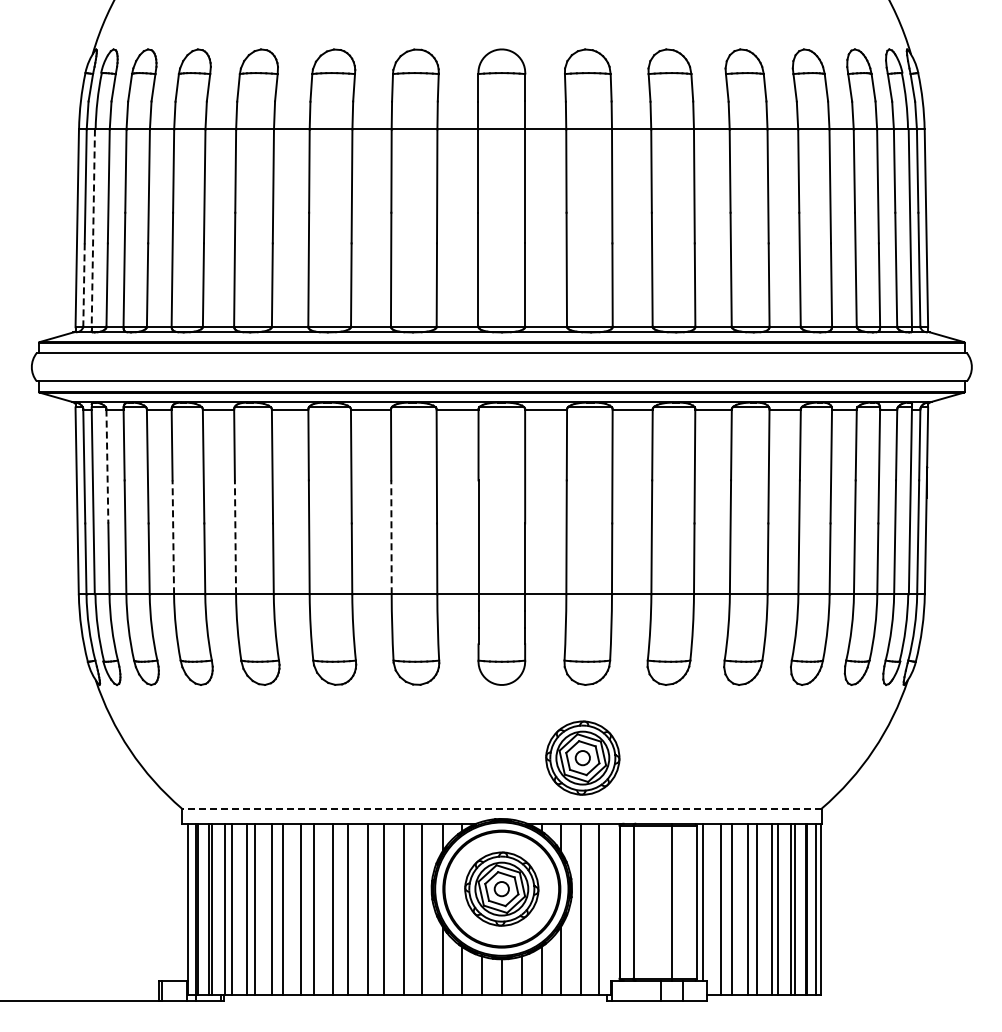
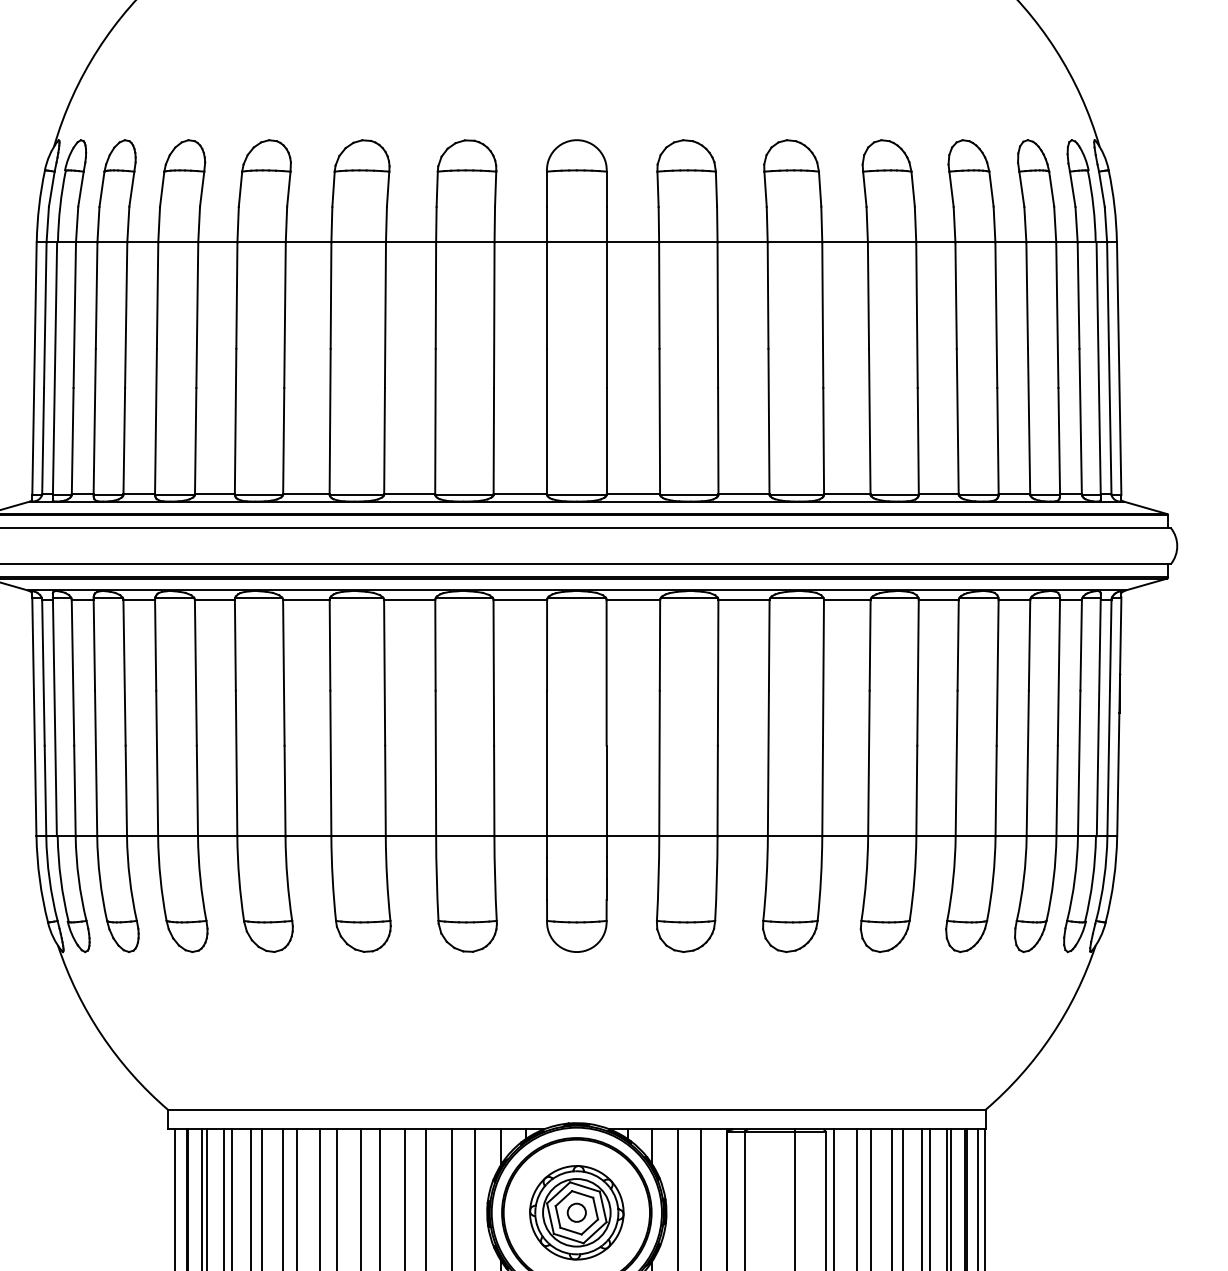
line: (93, 228) -> (55, 368), dashed -> solid
line: (84, 285) -> (43, 441), dashed -> solid
line: (107, 466) -> (73, 672), dashed -> solid
line: (173, 537) -> (157, 763), dashed -> solid
line: (235, 537) -> (236, 763), dashed -> solid
line: (391, 537) -> (435, 763), dashed -> solid
part: (582, 757) -> (679, 1044), removed
line: (501, 808) -> (576, 1109), dashed -> solid

